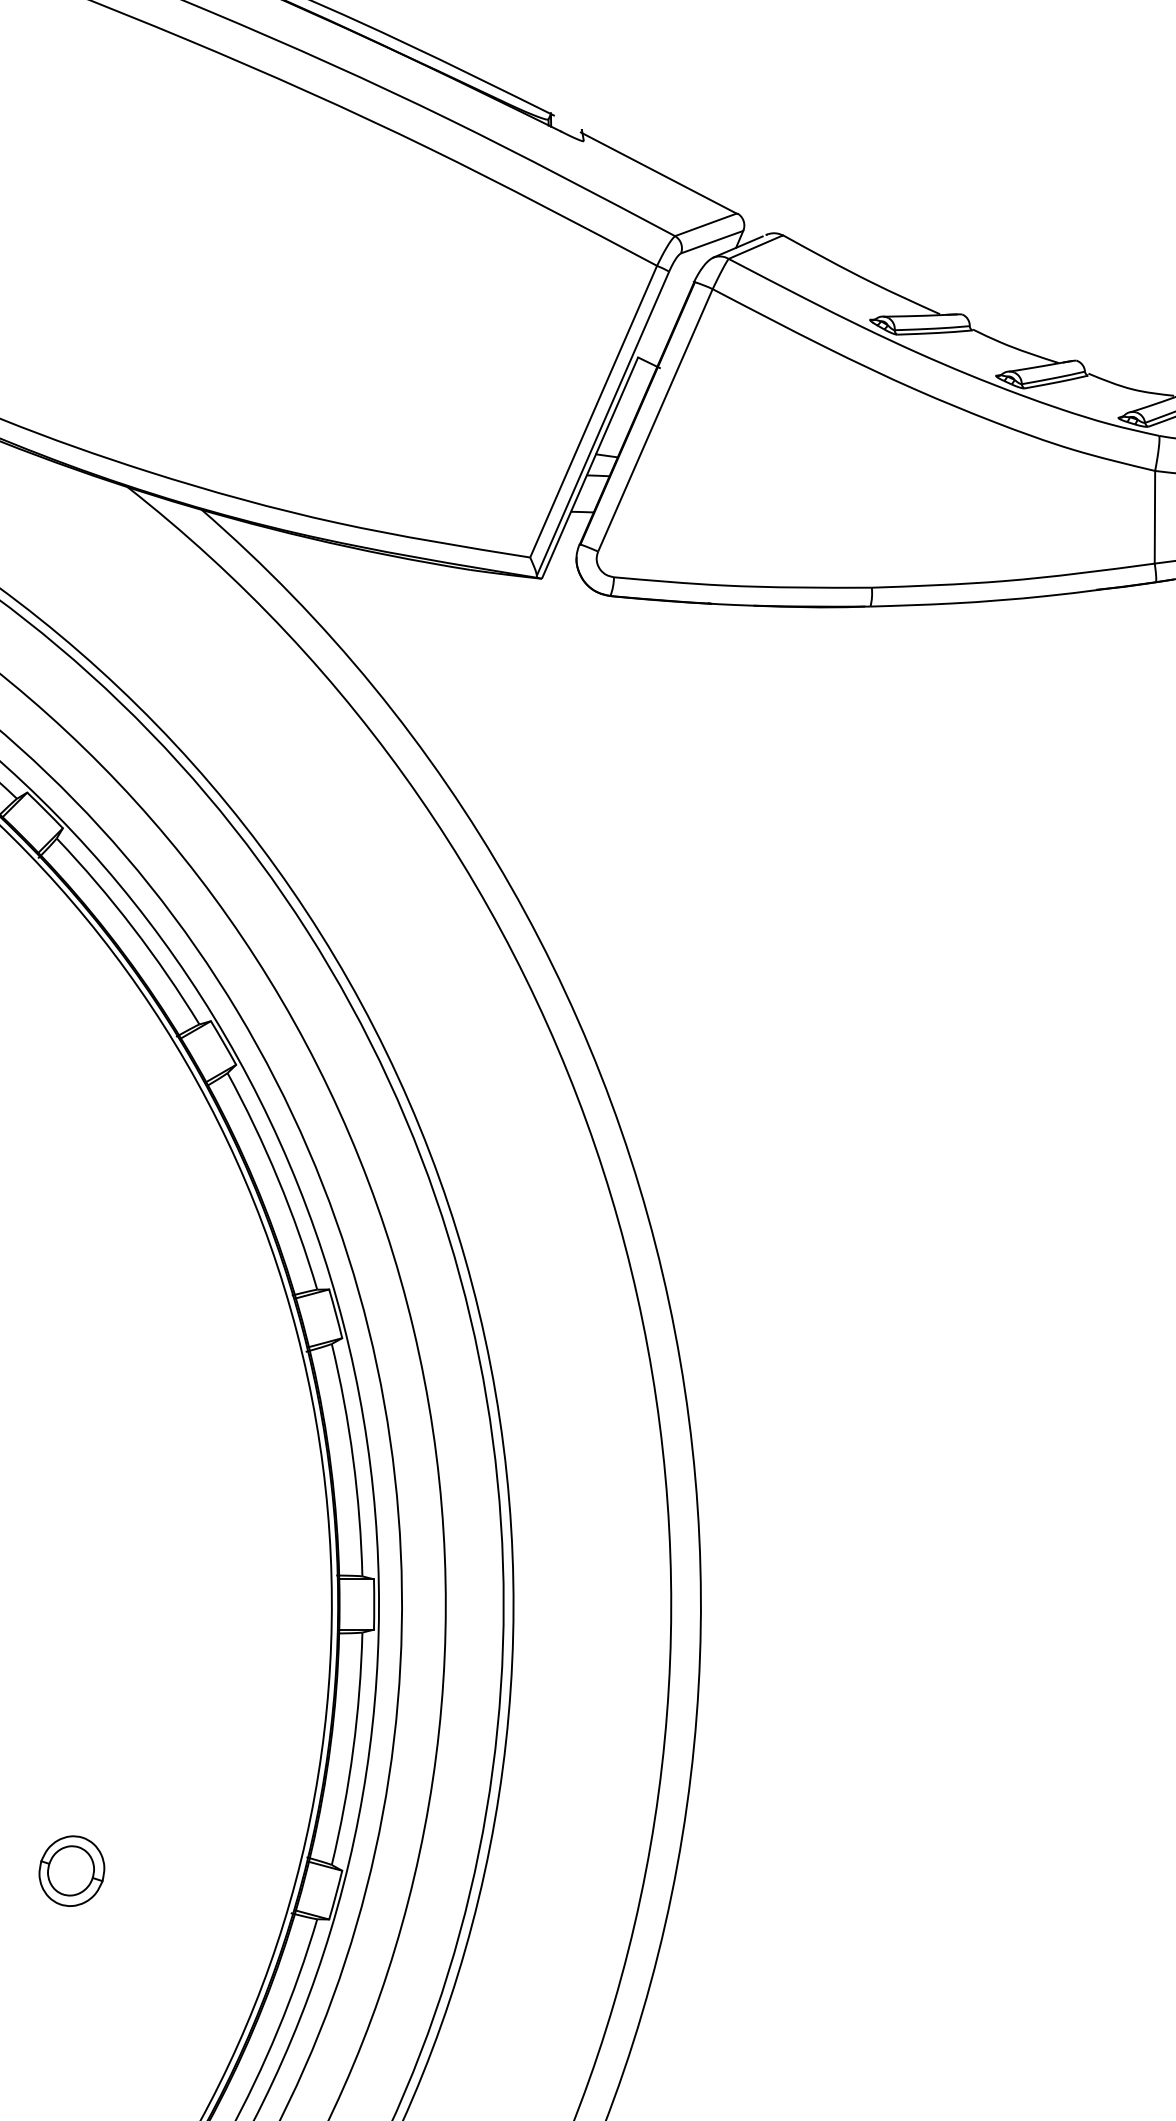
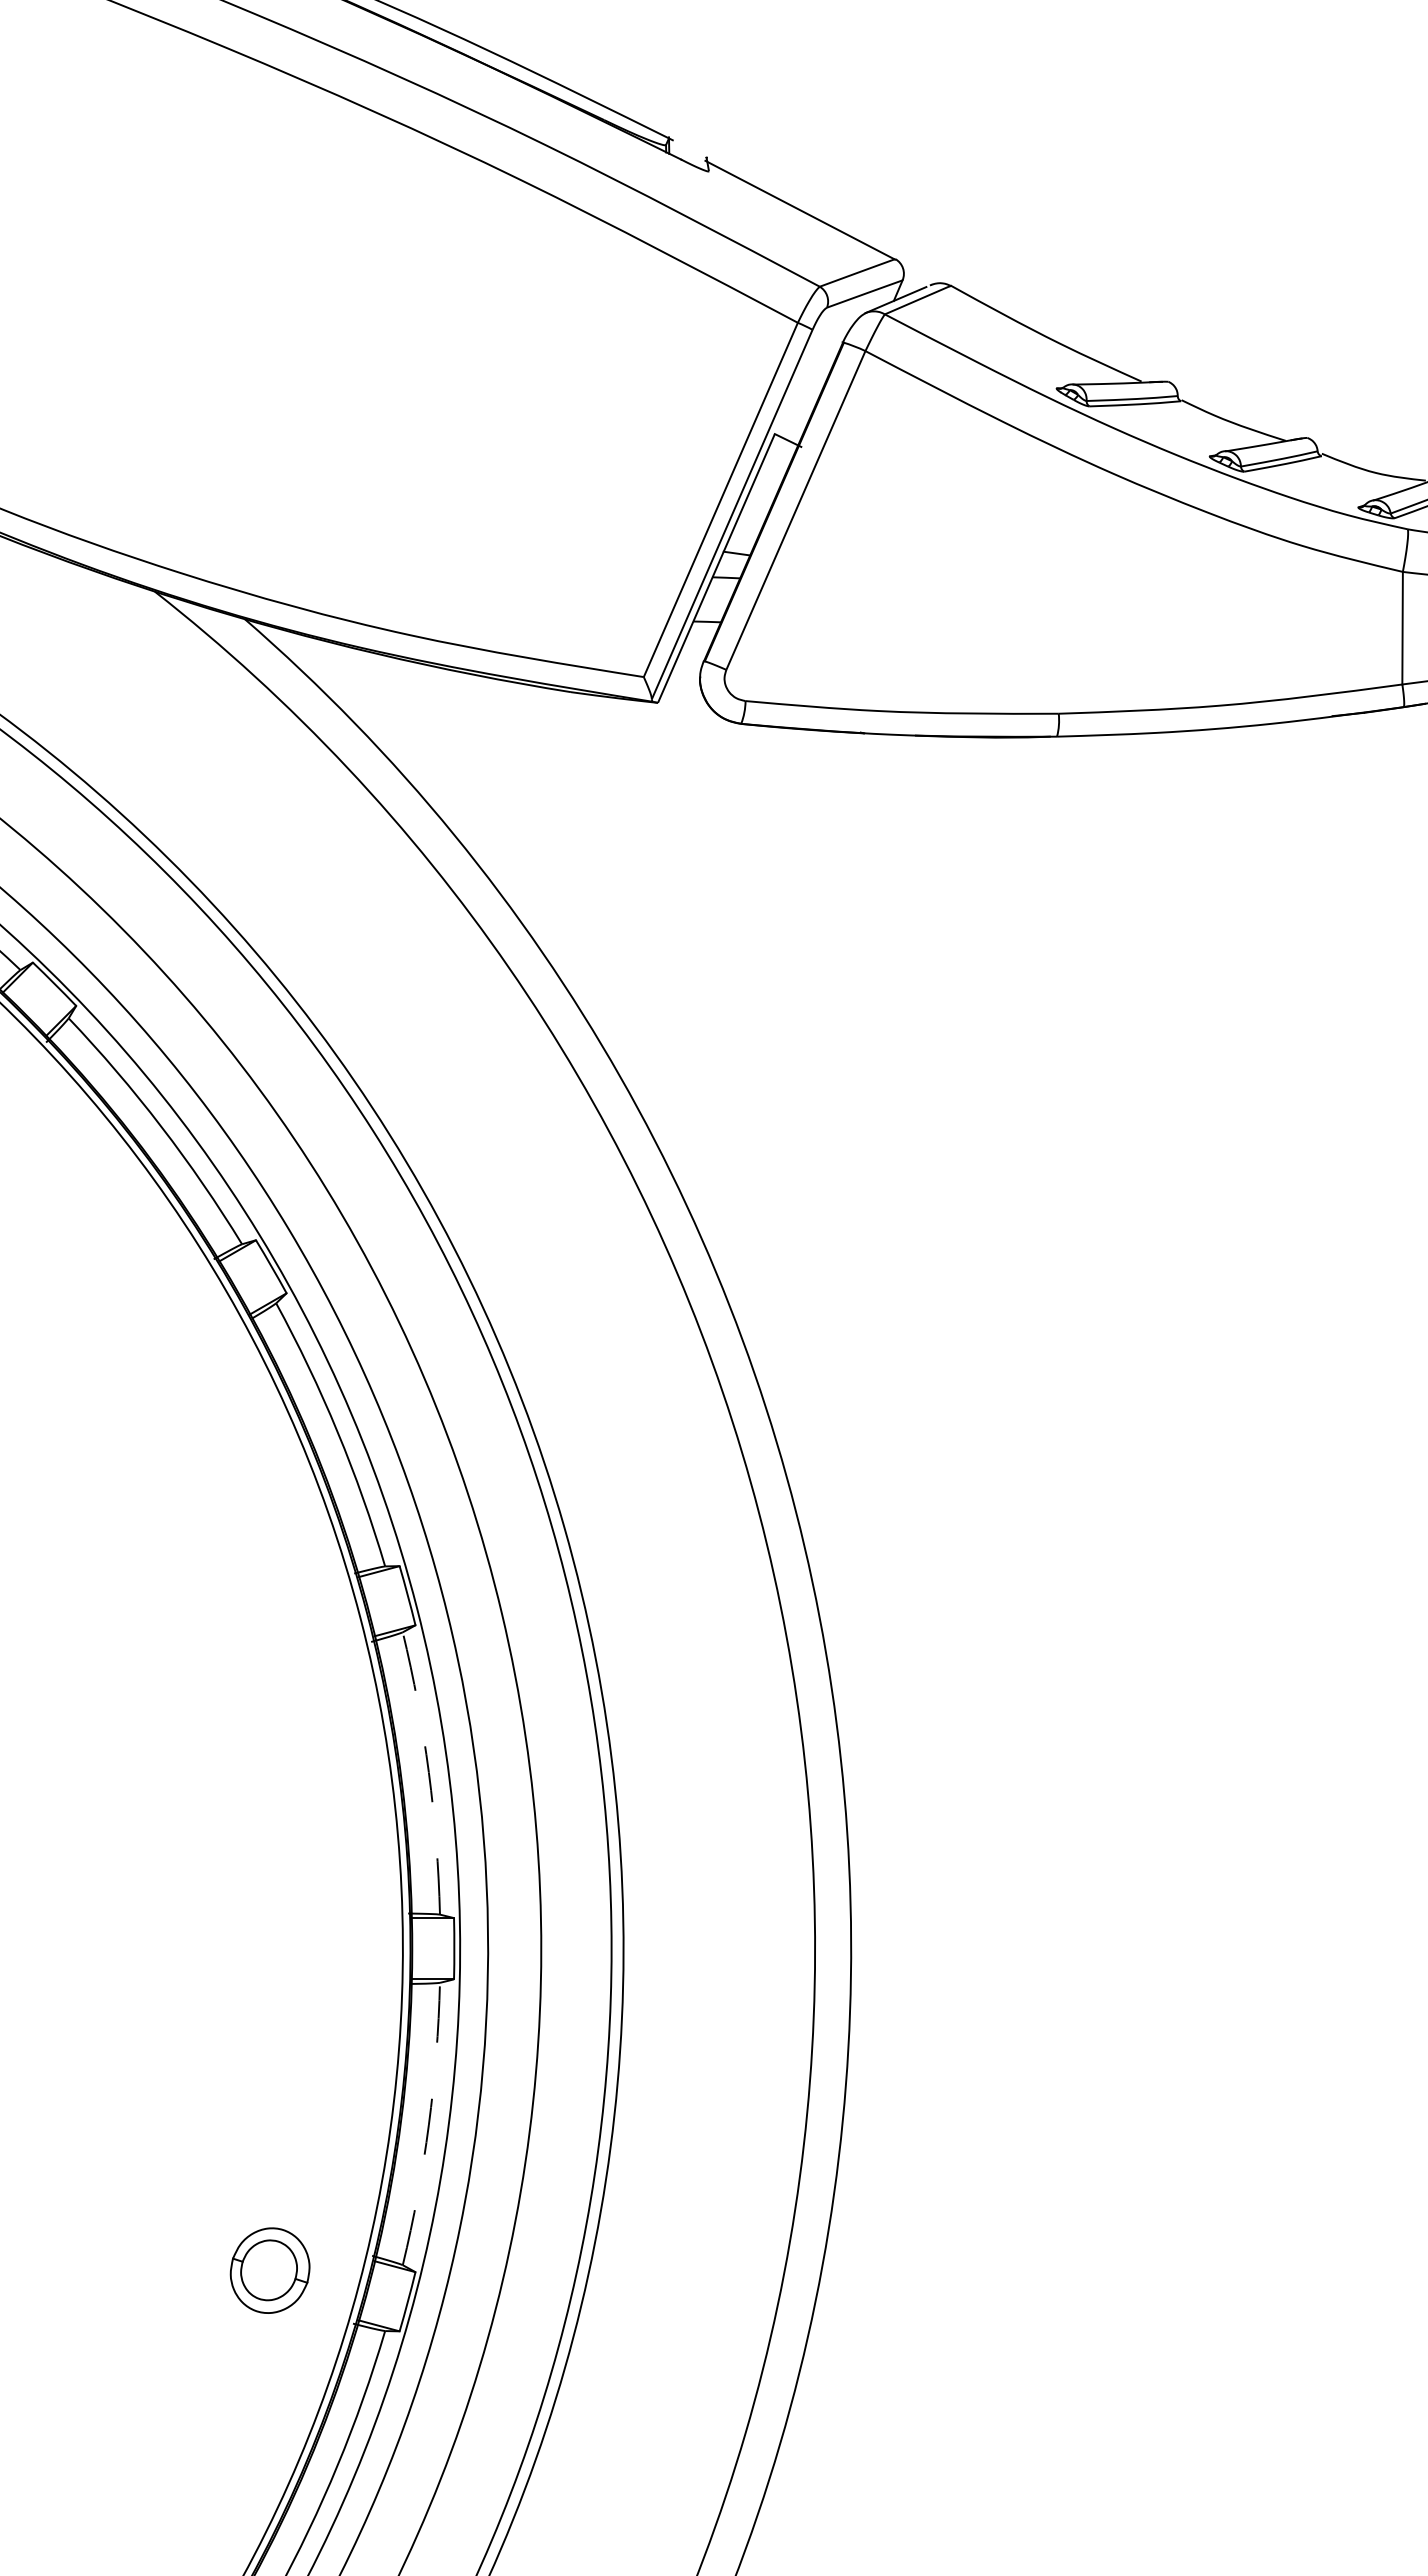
arc: (352, 1459) -> (428, 1772), solid -> dashed
arc: (352, 1750) -> (428, 2125), solid -> dashed
part: (71, 1871) -> (269, 2270), moved

